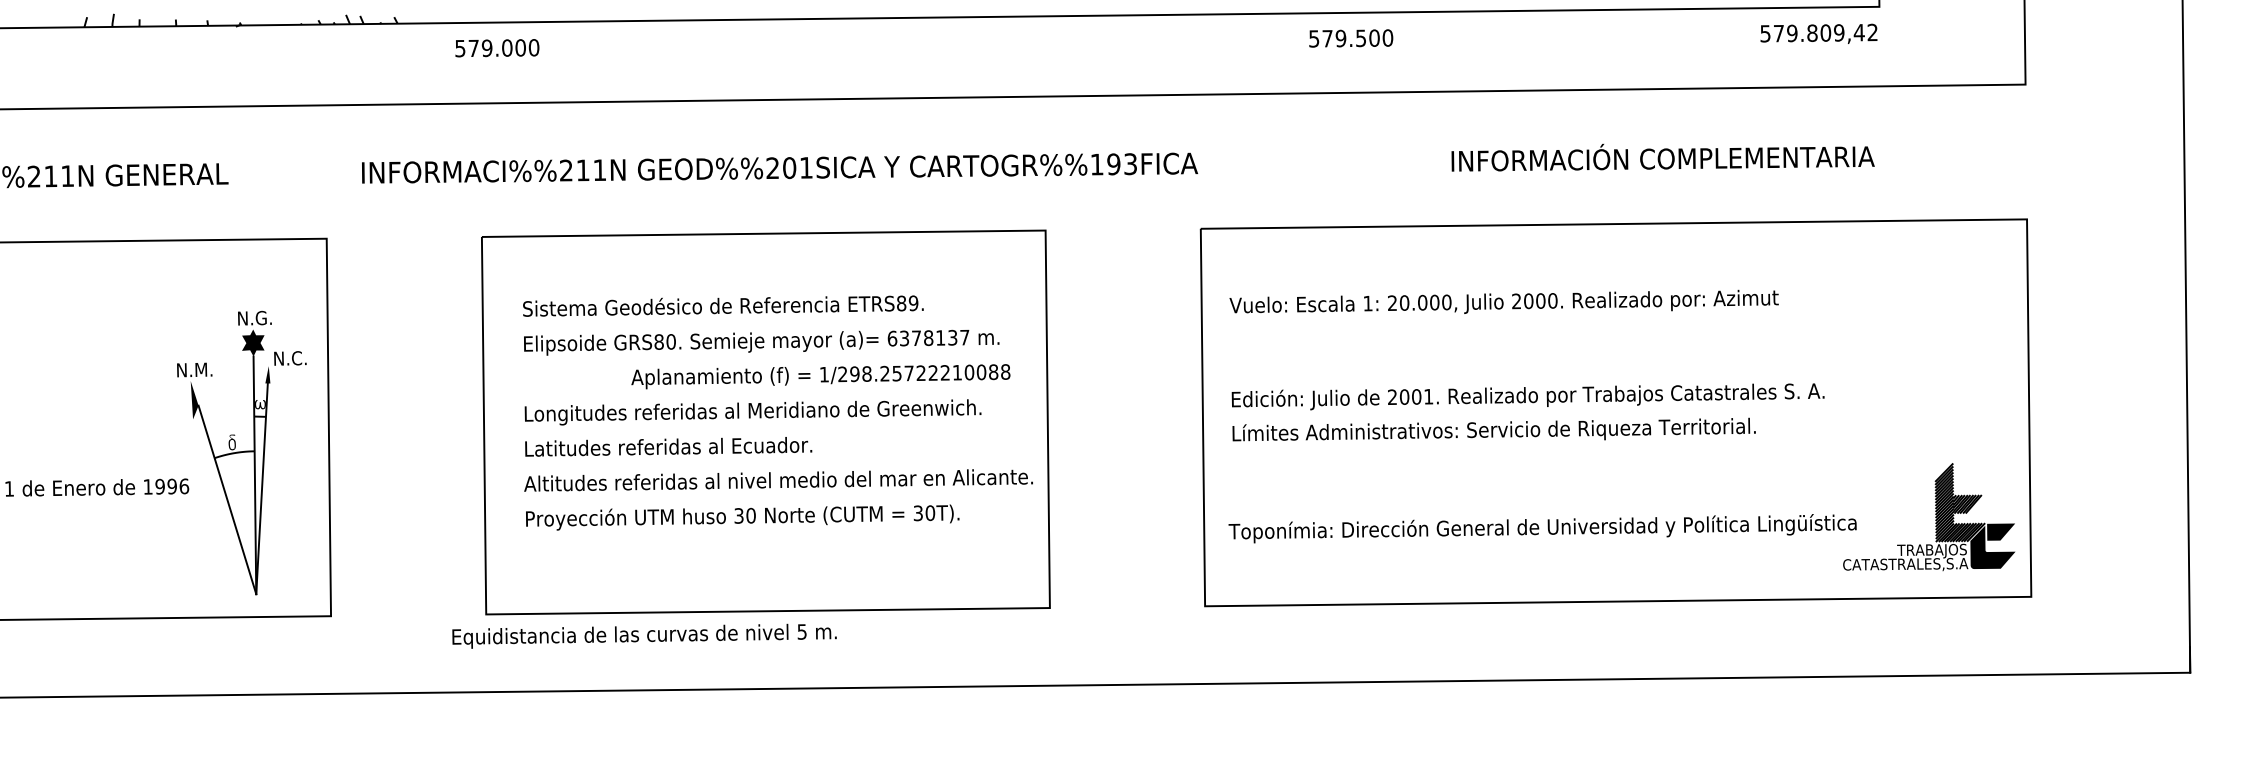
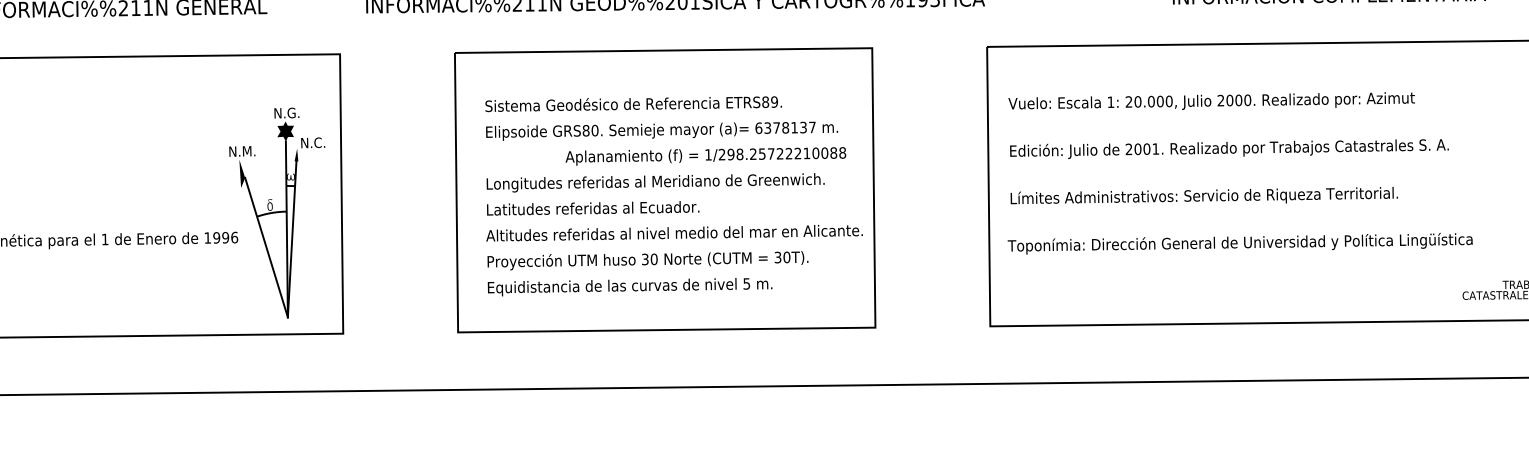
text: (1527, 396) -> (1228, 148), moved
text: (1542, 528) -> (1240, 243), moved
text: (644, 635) -> (630, 286), moved

